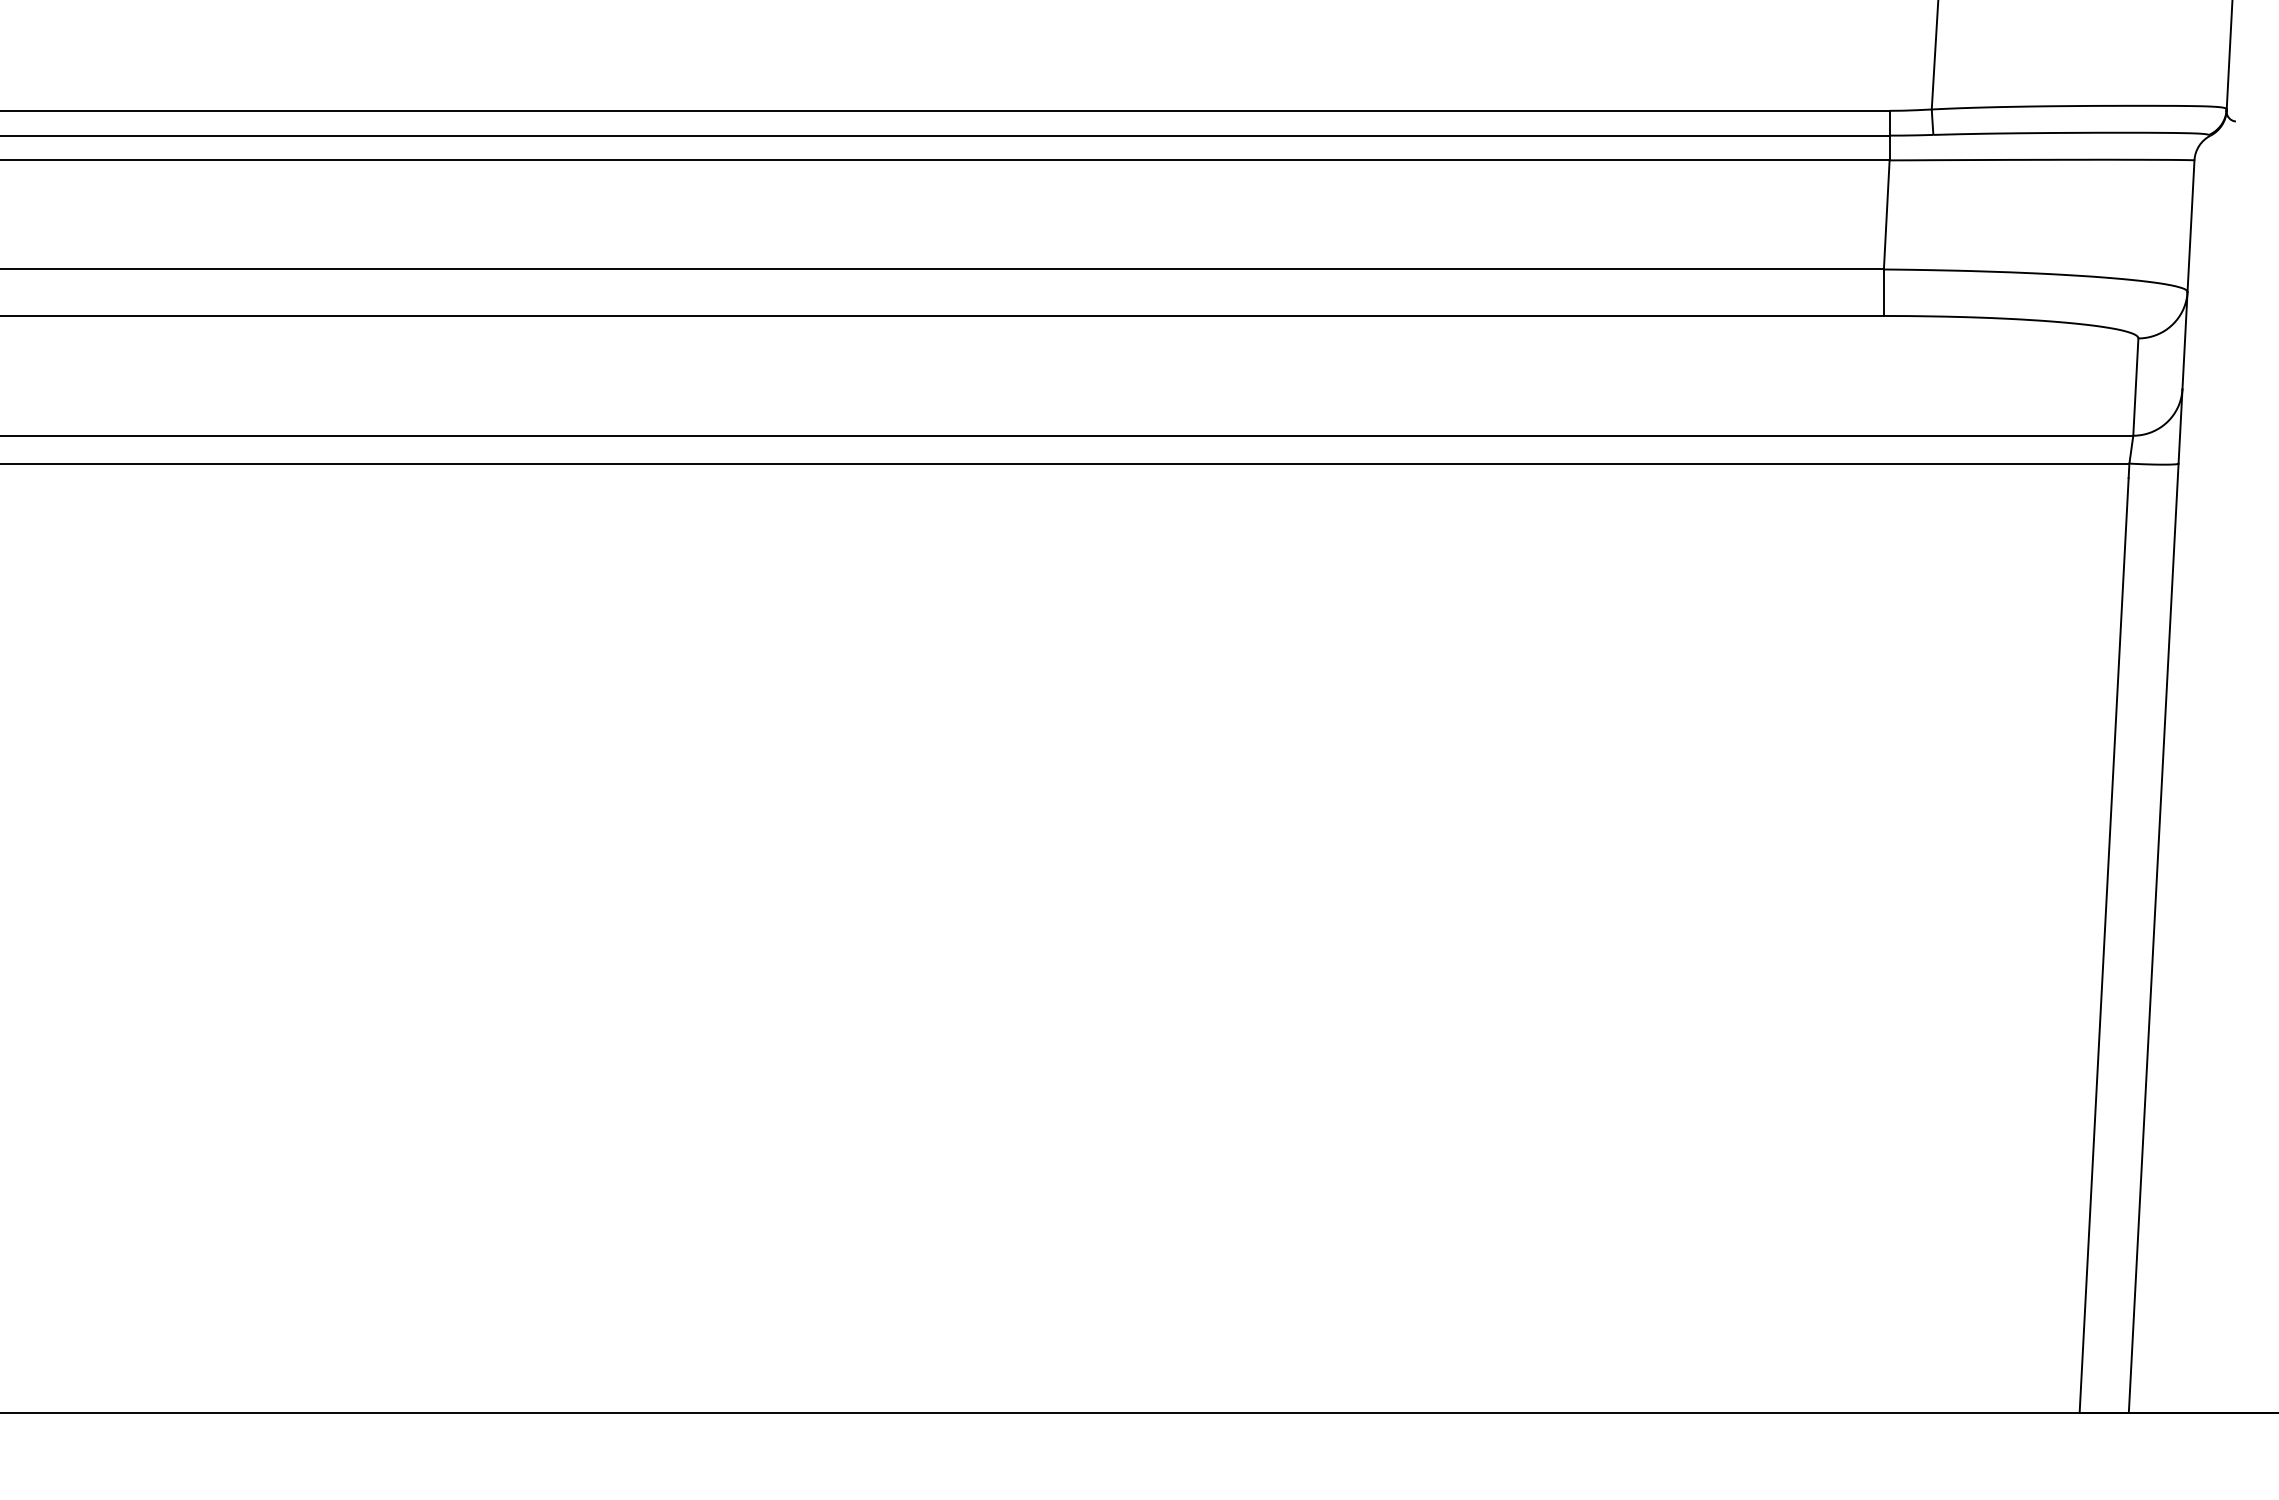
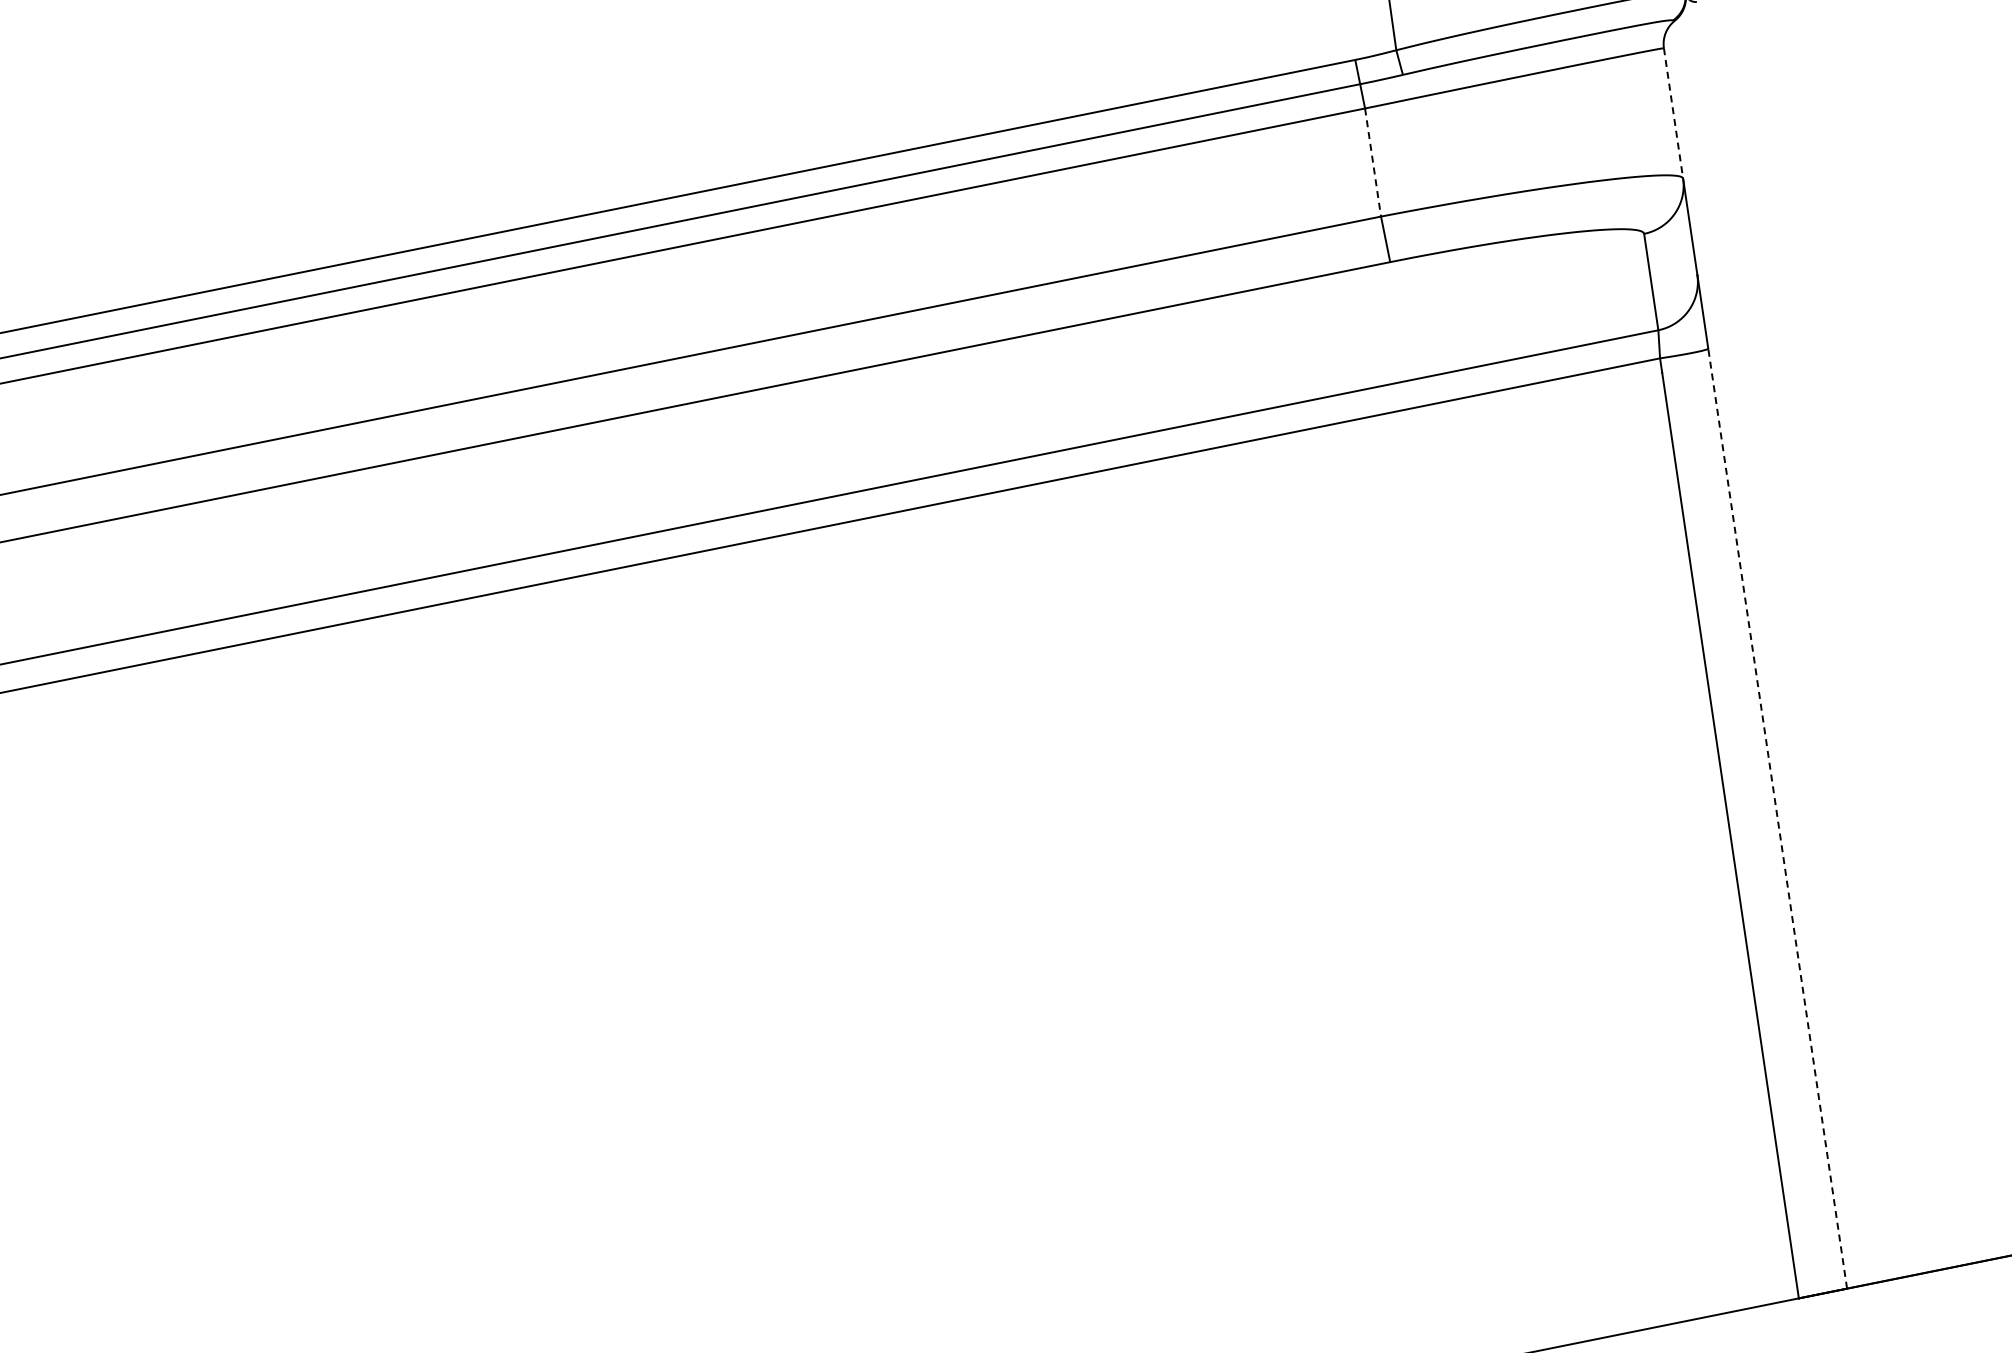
line: (1886, 214) -> (1372, 162), solid -> dashed
line: (2191, 226) -> (1674, 113), solid -> dashed
line: (2153, 937) -> (1777, 818), solid -> dashed

